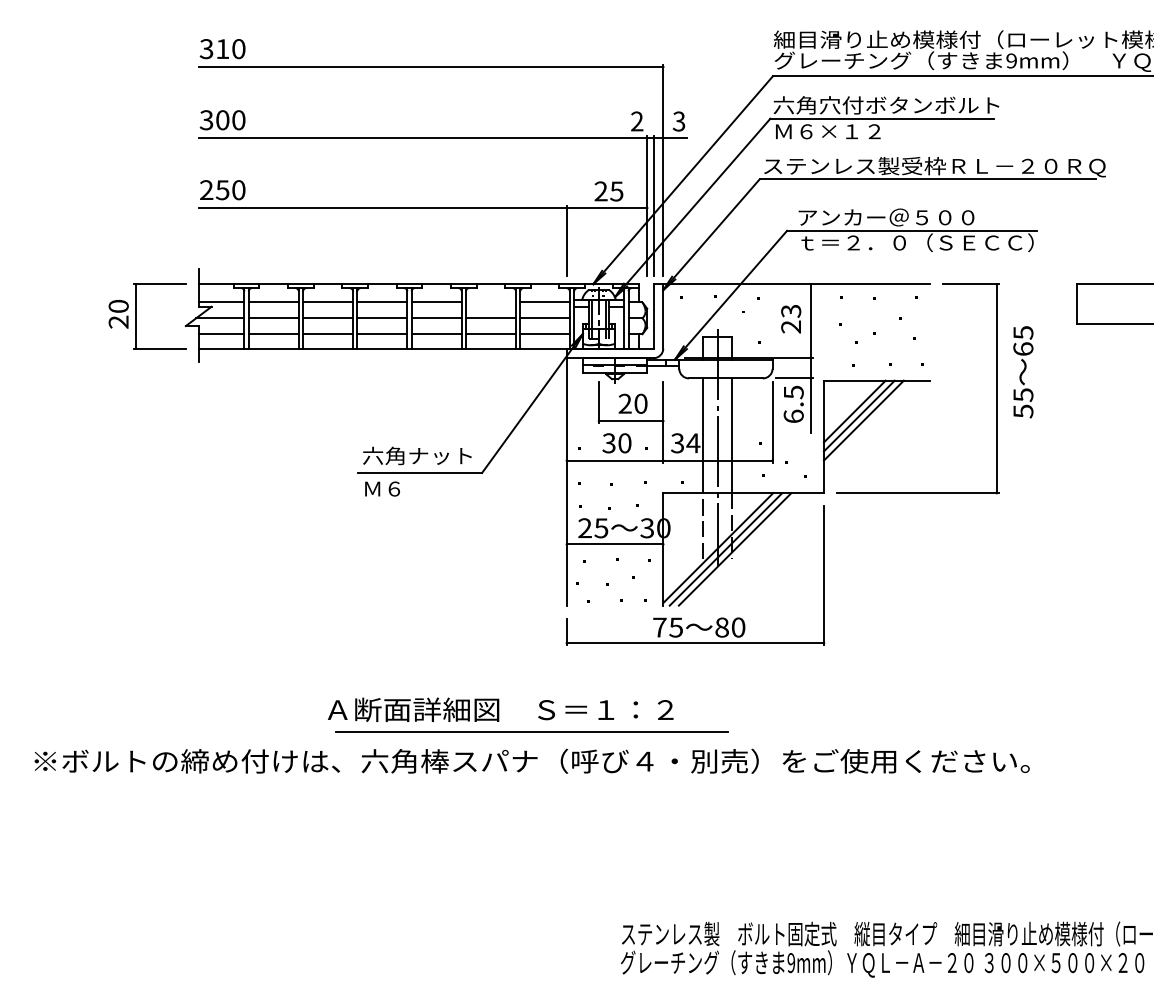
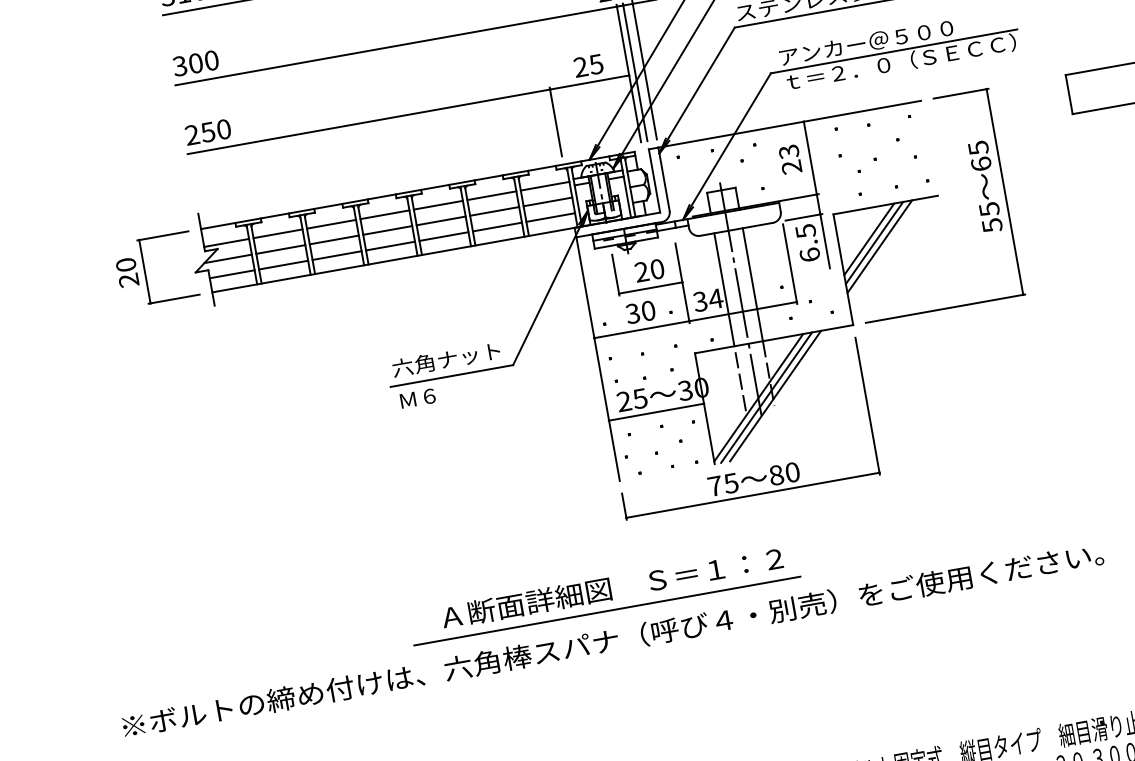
line: (490, 302) -> (491, 195), added
text: (1023, 372) -> (985, 187), moved
text: (500, 709) -> (612, 587), moved

